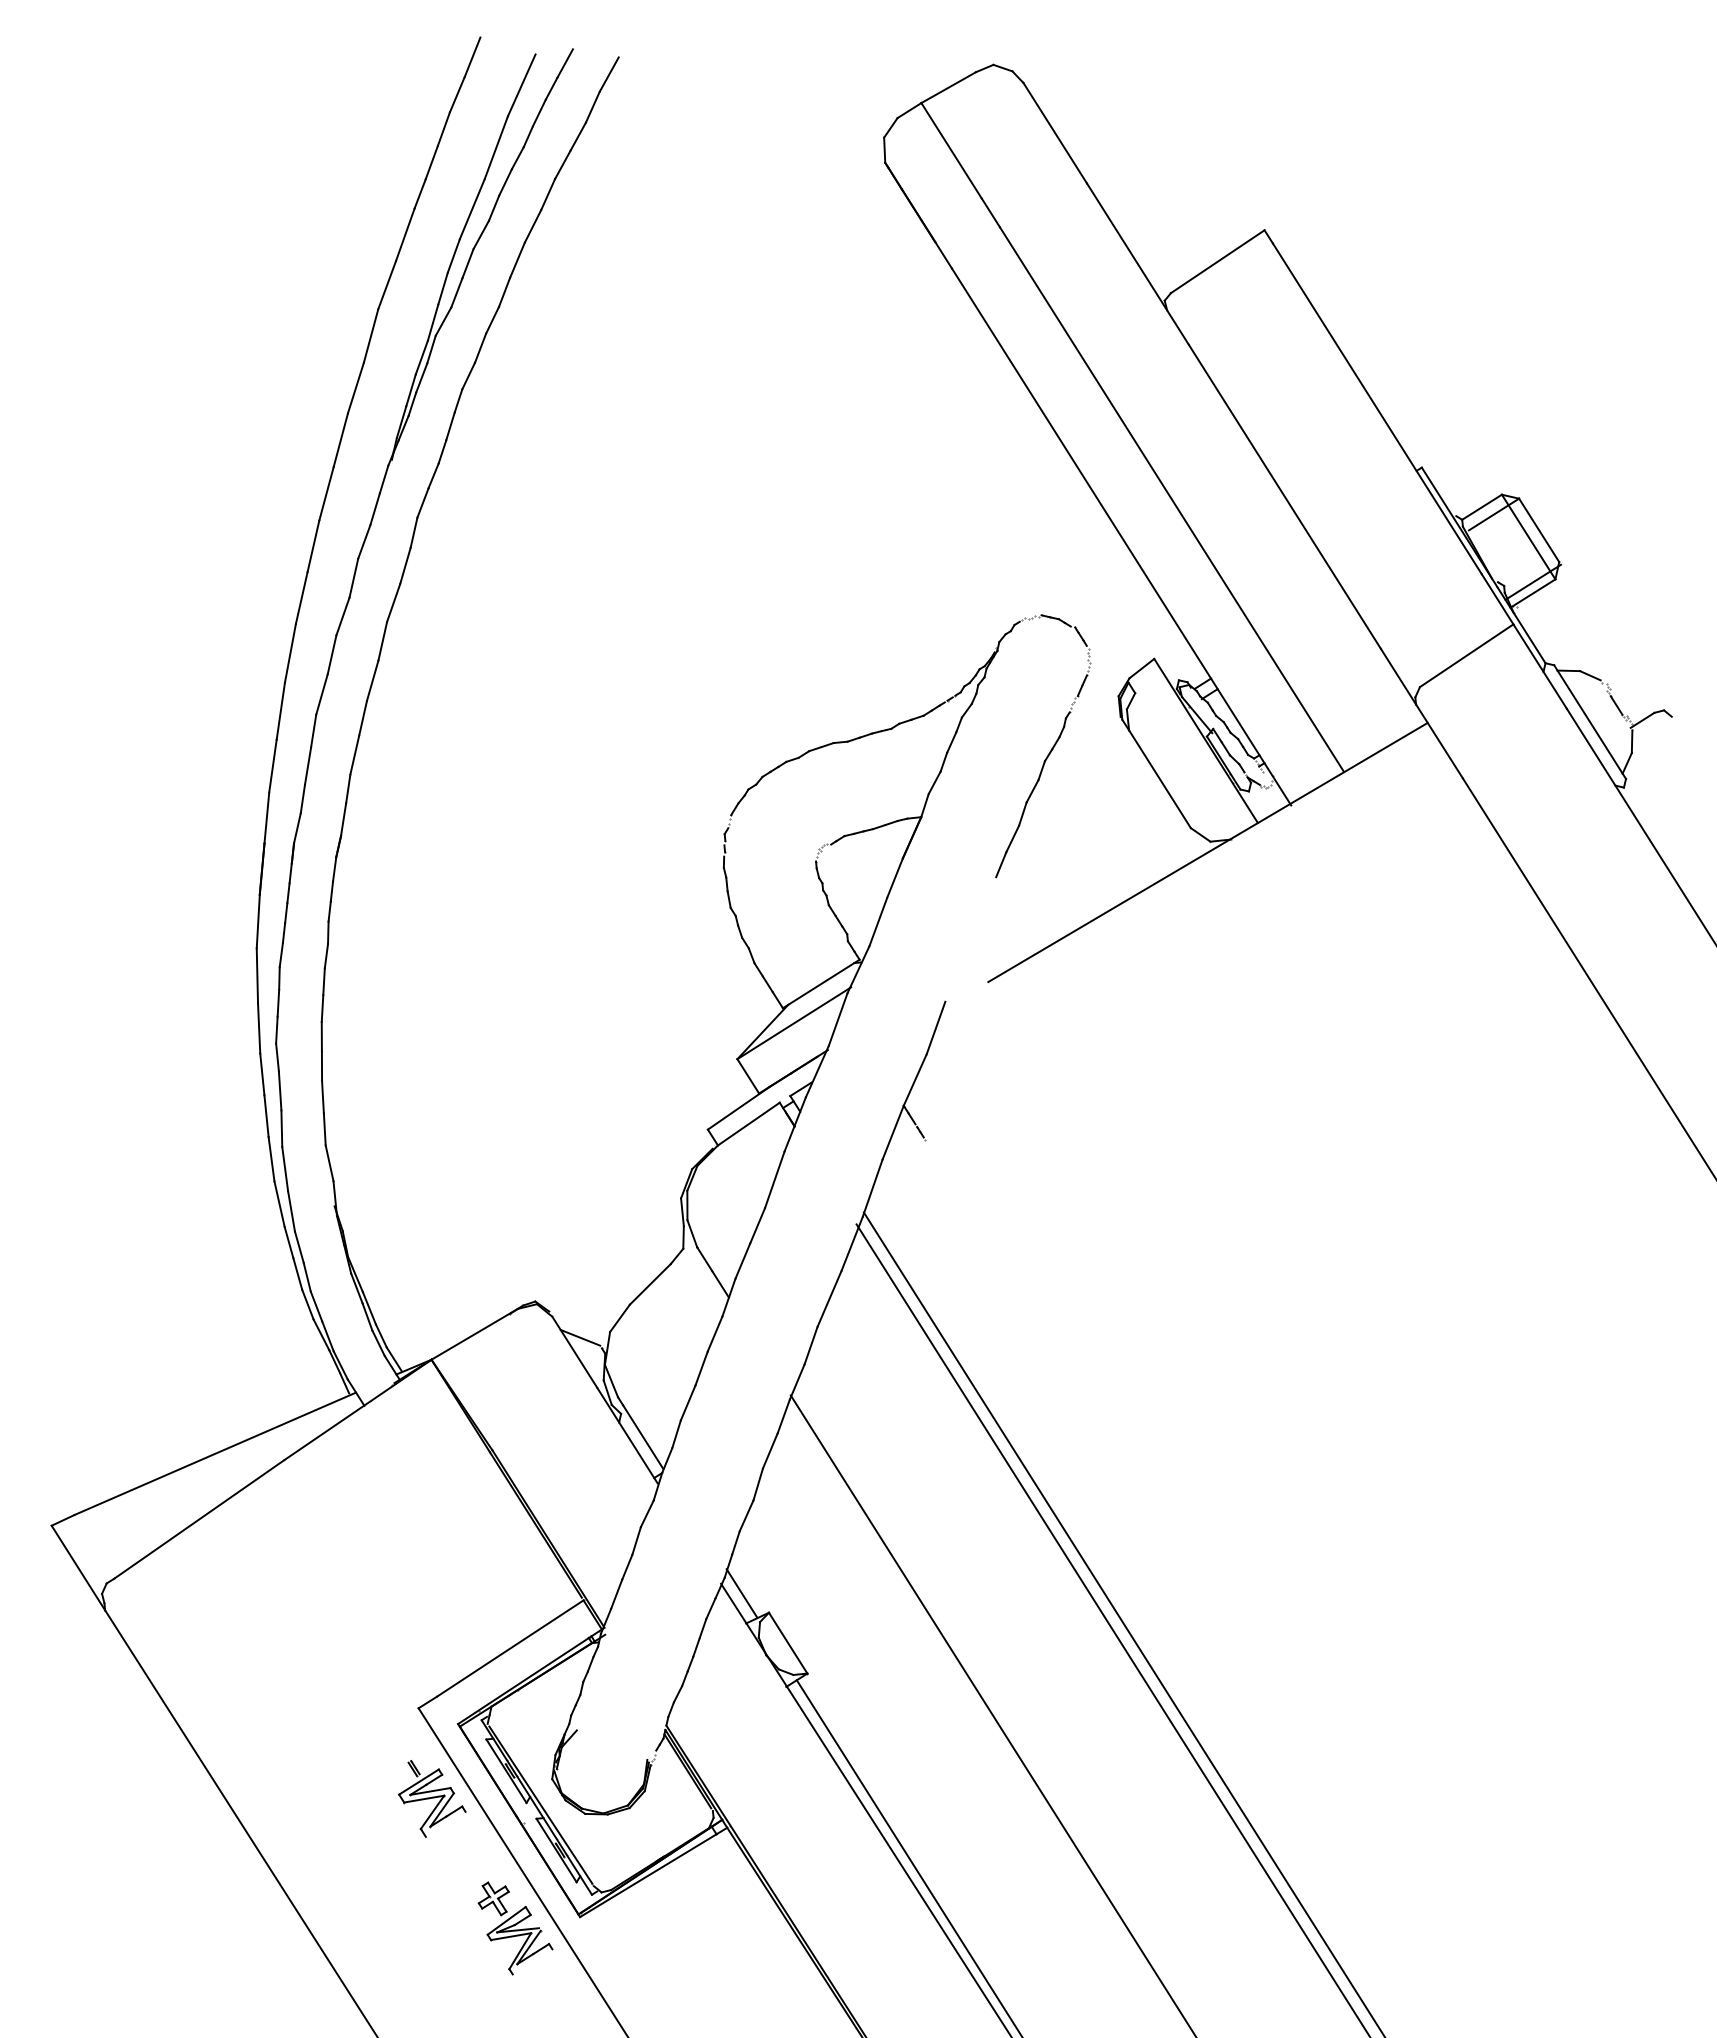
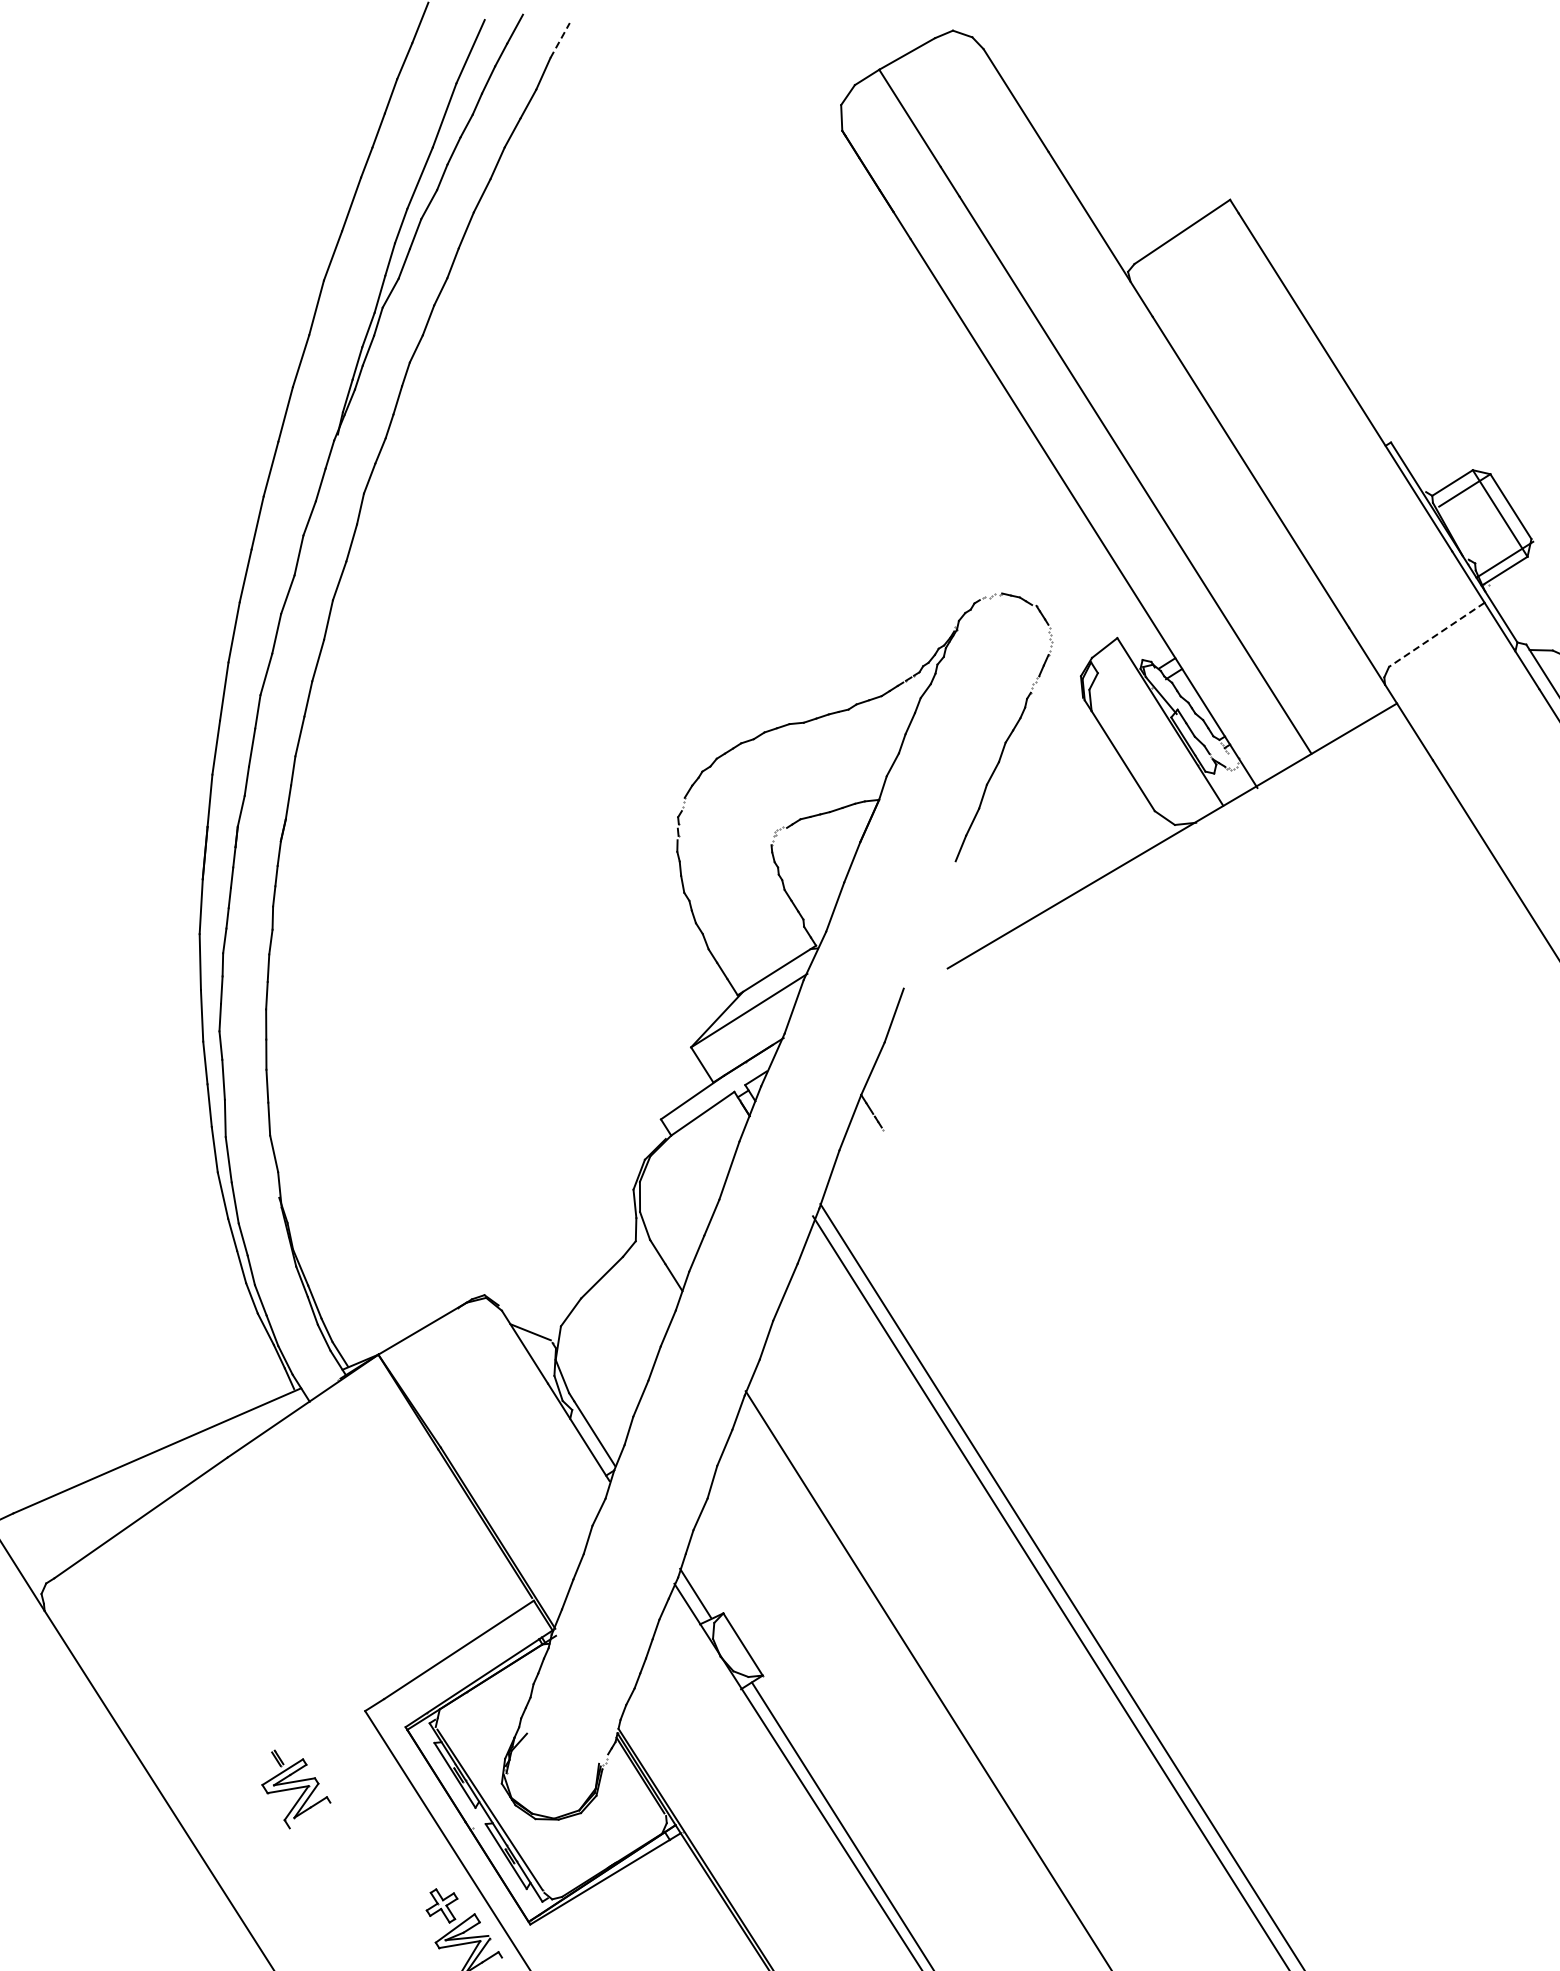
line: (609, 74) -> (560, 40), solid -> dashed
line: (1466, 656) -> (1436, 635), solid -> dashed
part: (432, 1798) -> (296, 1789), moved

